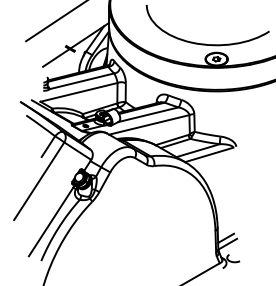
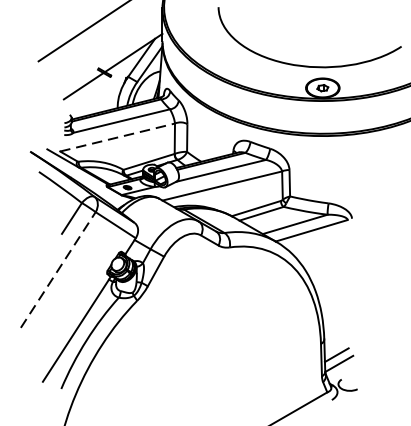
line: (79, 92) -> (118, 137), solid -> dashed
line: (39, 180) -> (58, 268), solid -> dashed

